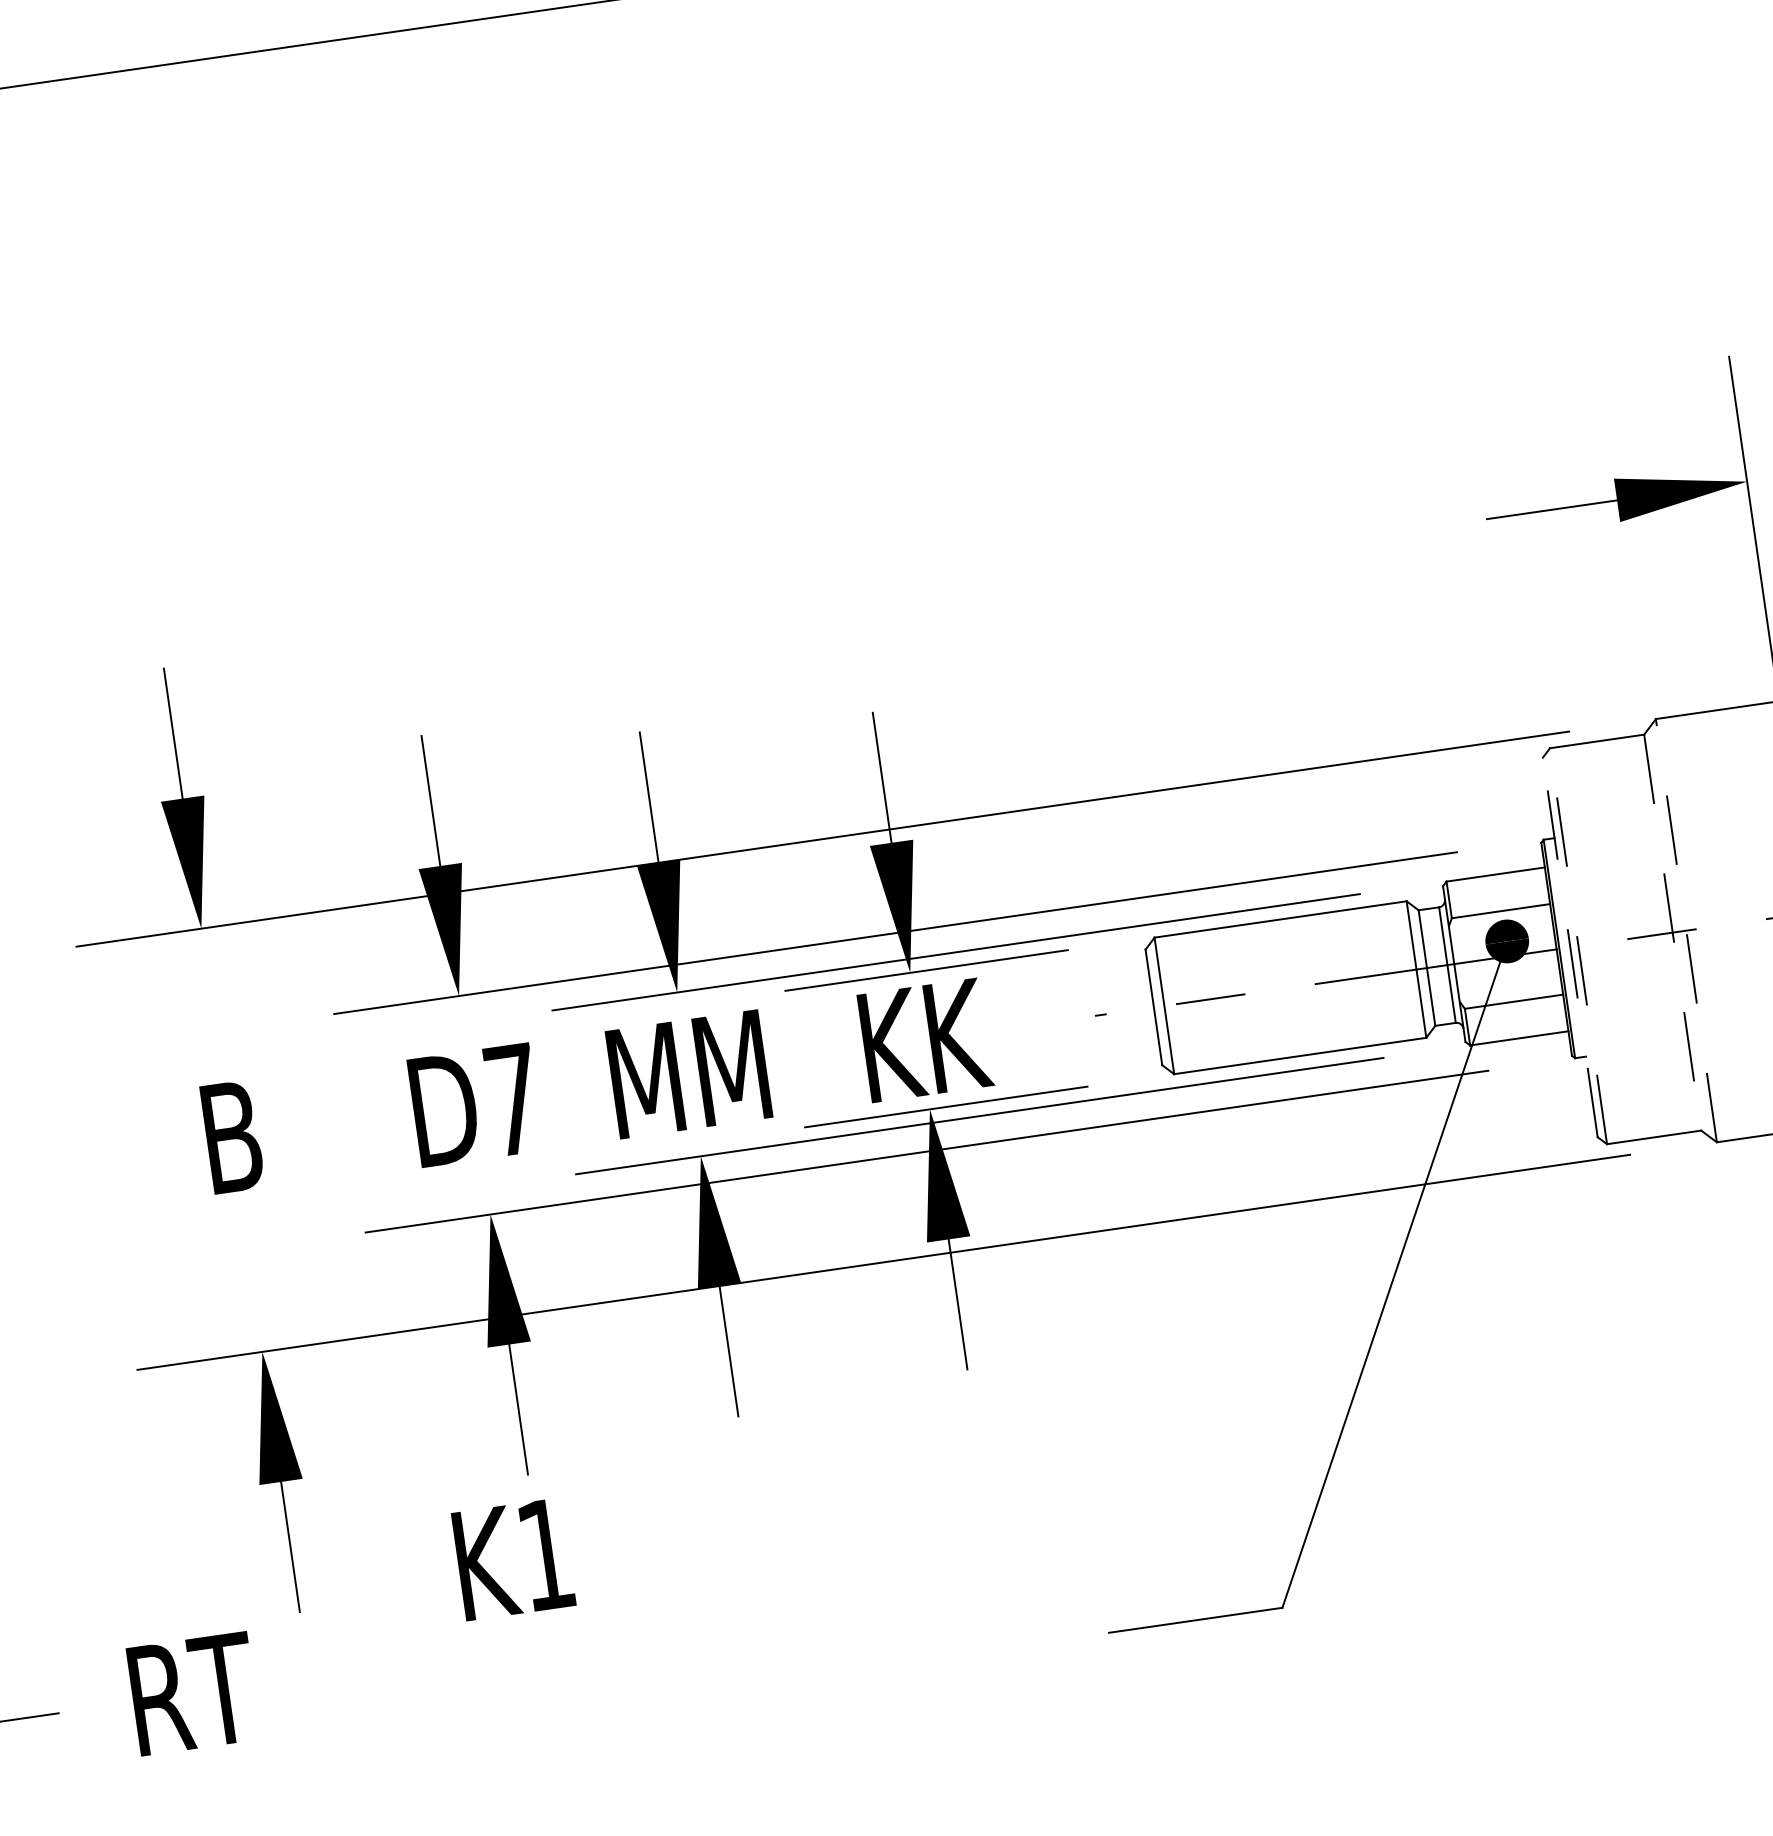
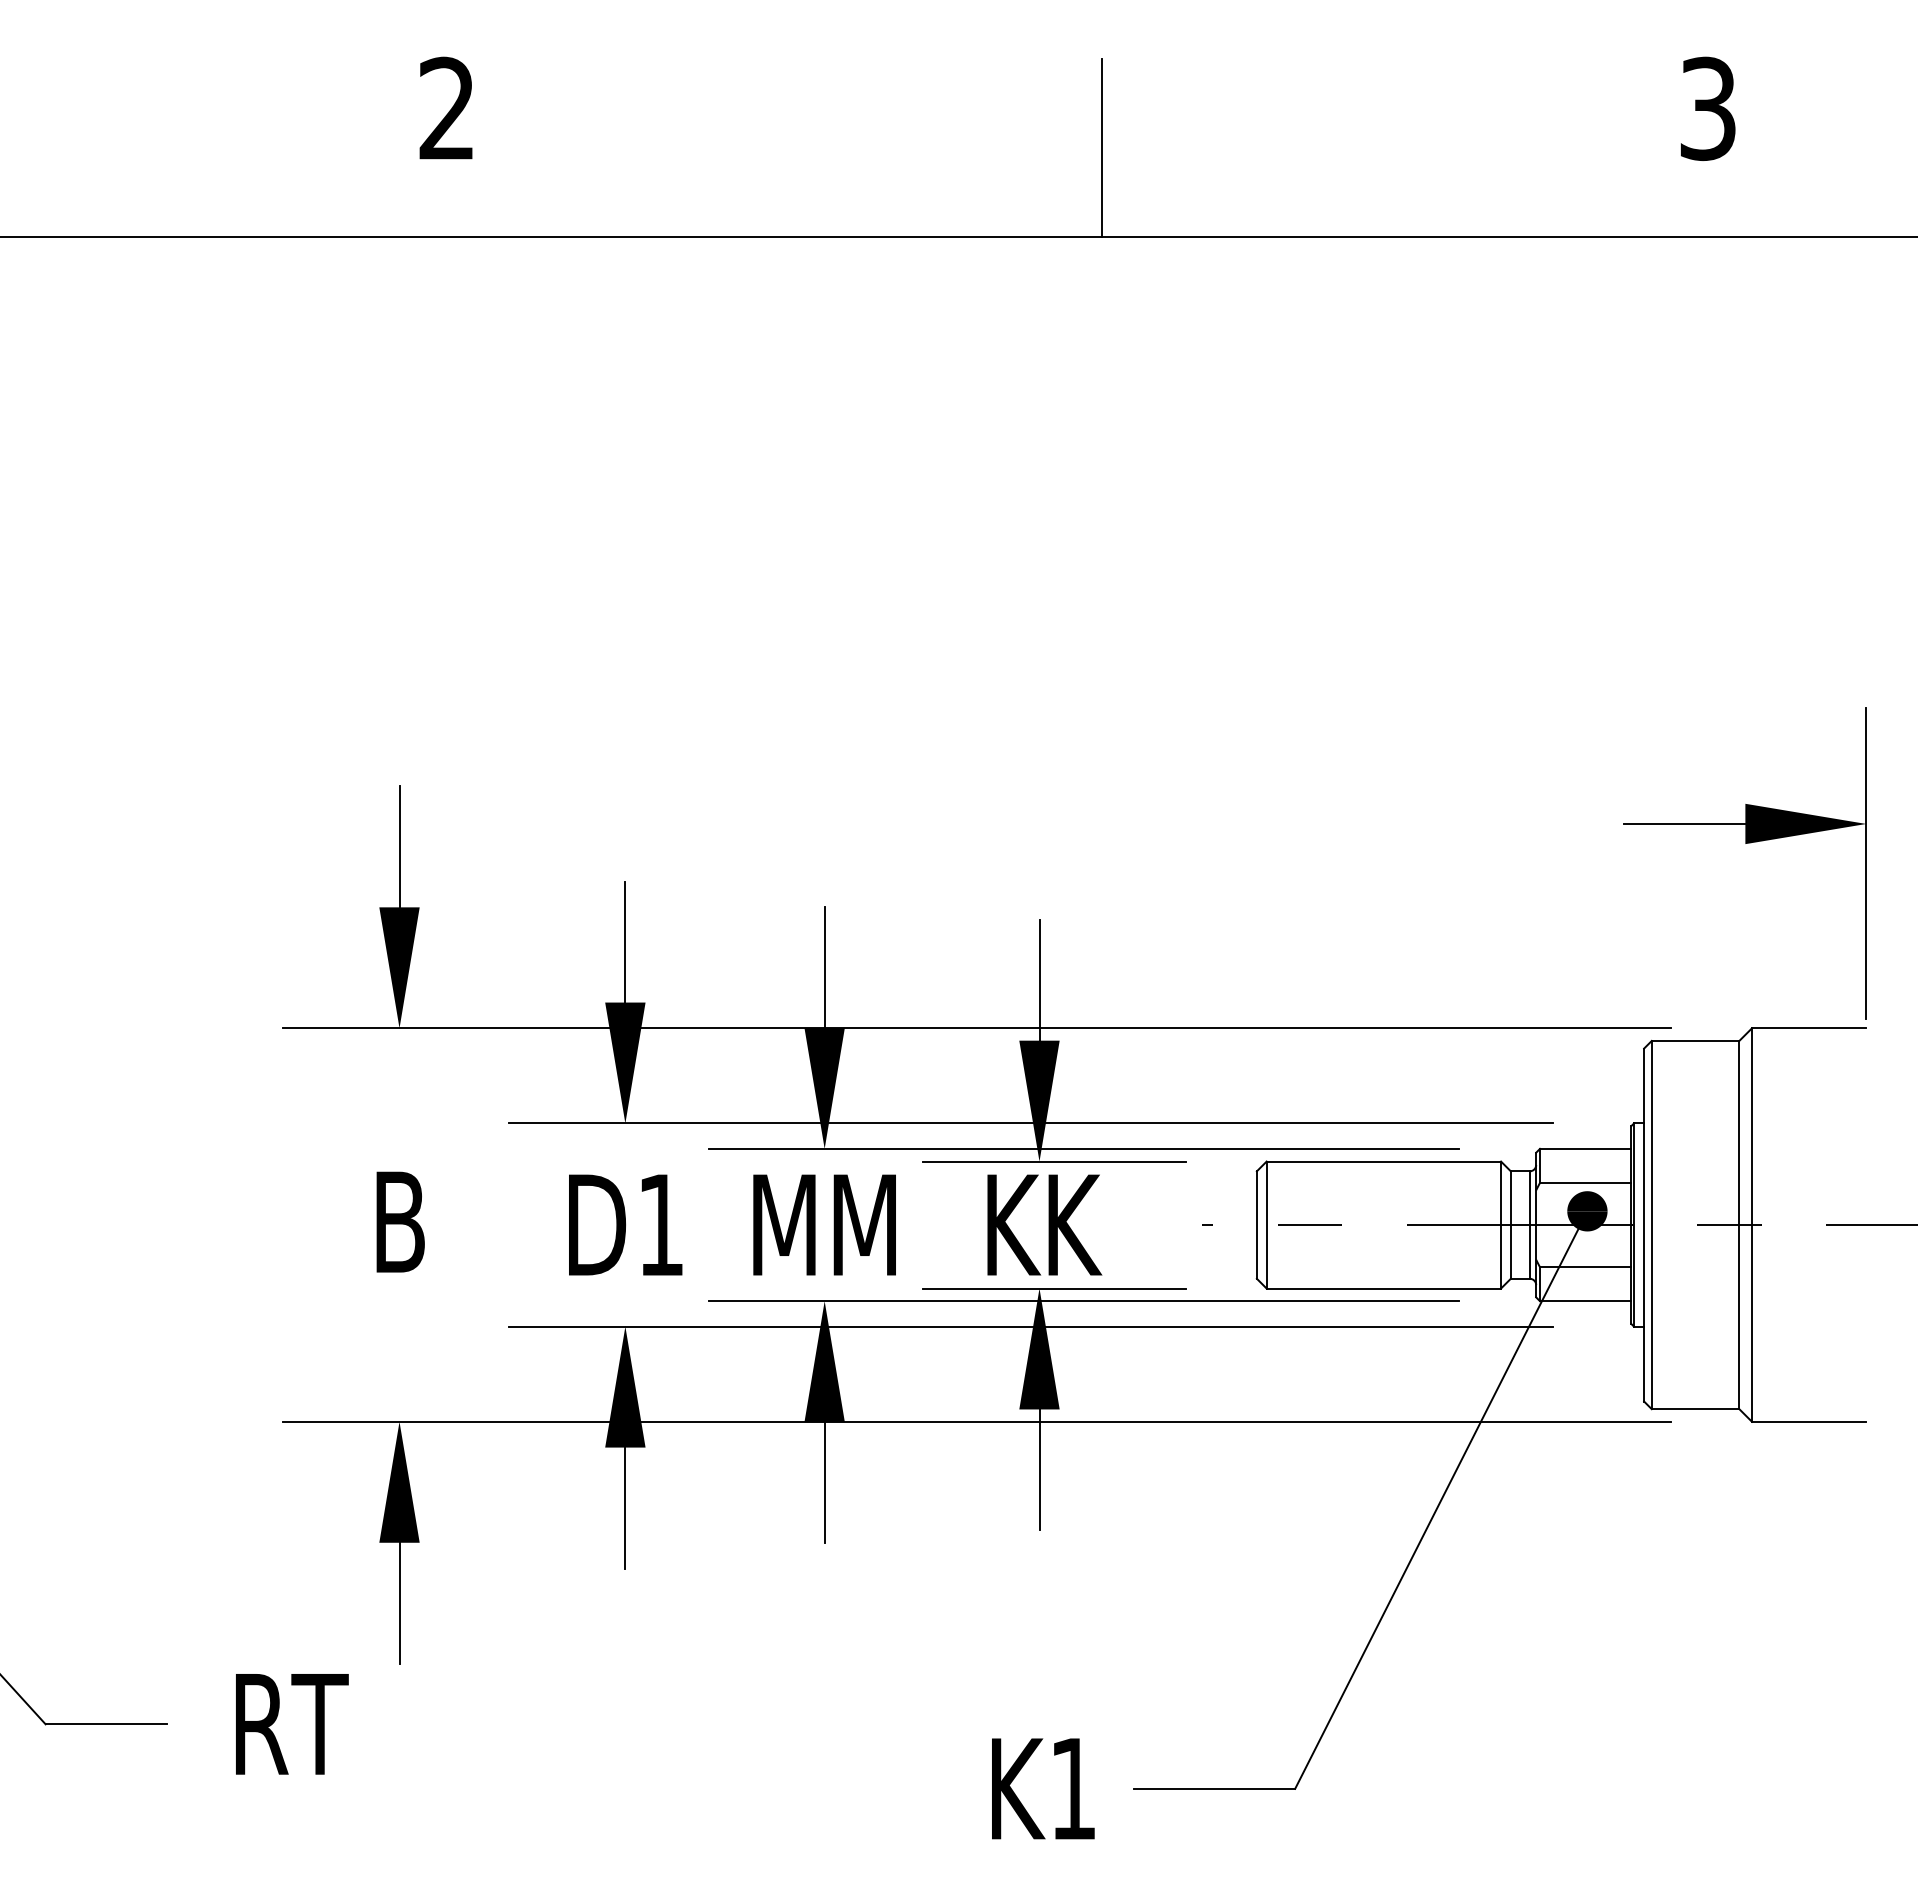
line: (1686, 931) -> (1752, 1225), dashed -> solid
line: (1672, 933) -> (1739, 1225), dashed -> solid
line: (1578, 945) -> (1651, 1224), dashed -> solid
line: (1570, 946) -> (1644, 1224), dashed -> solid
text: (512, 1099) -> (660, 1224), D7 -> D1
text: (513, 1558) -> (1043, 1788), moved

